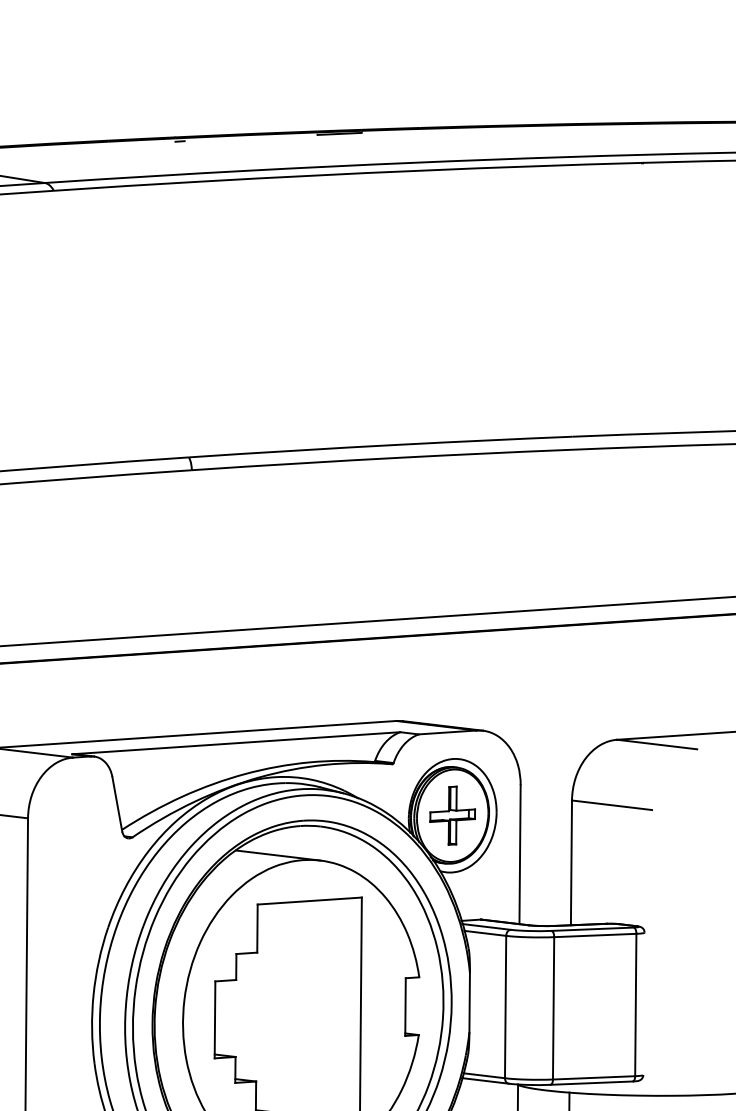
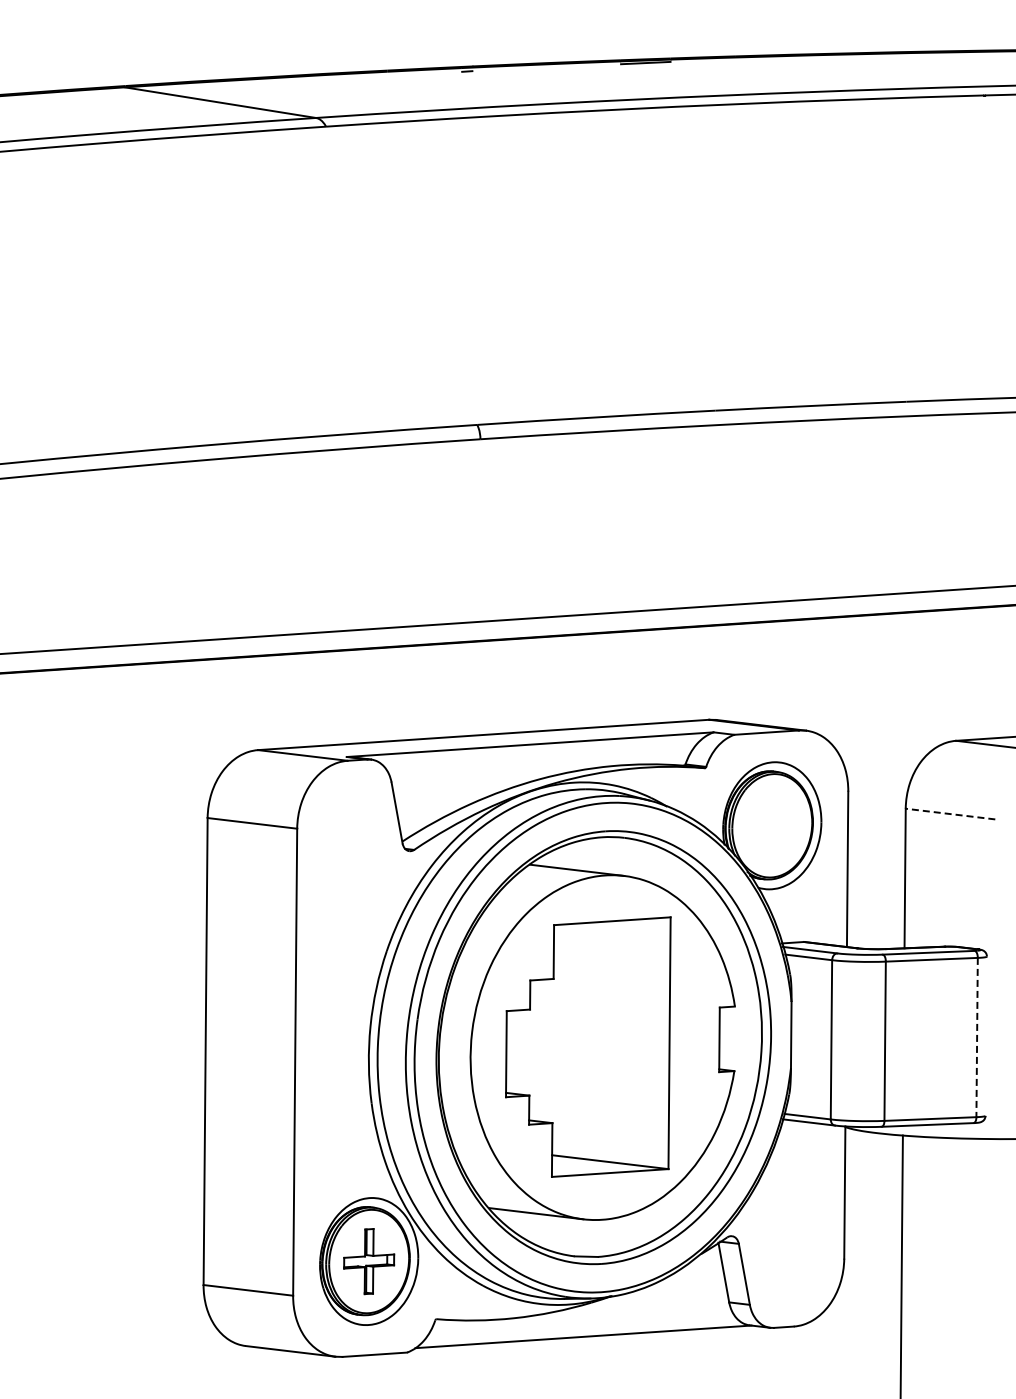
line: (612, 805) -> (950, 814), solid -> dashed
part: (452, 815) -> (772, 825), removed
line: (636, 1004) -> (977, 1037), solid -> dashed

